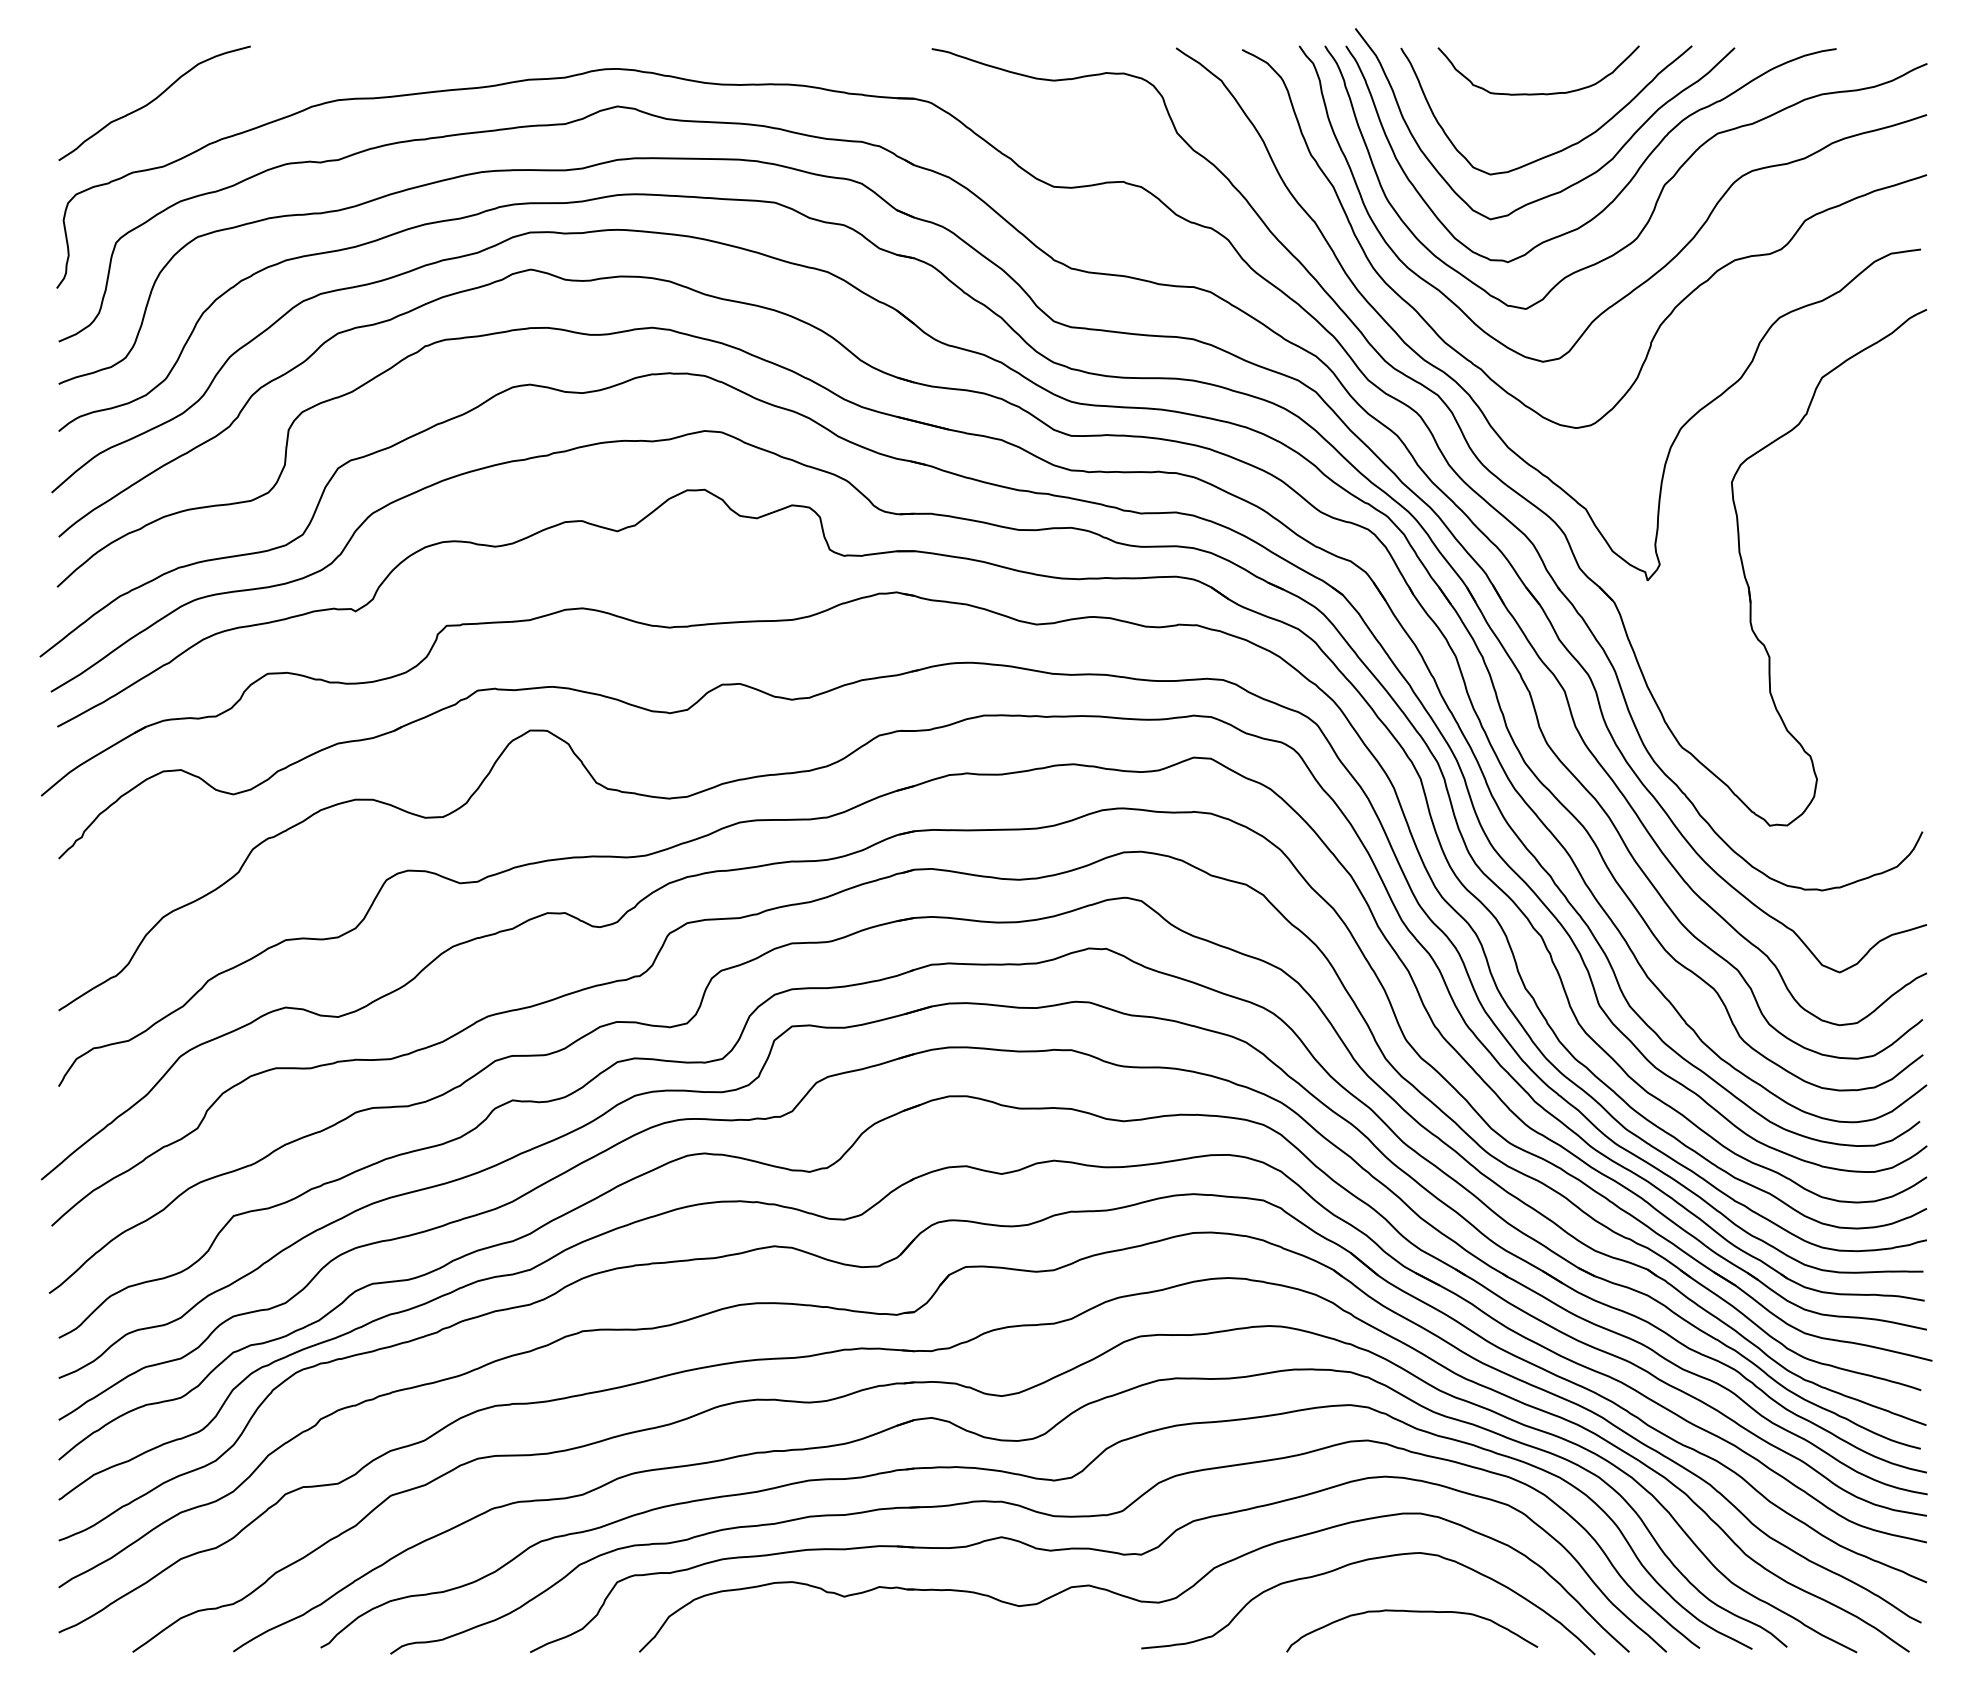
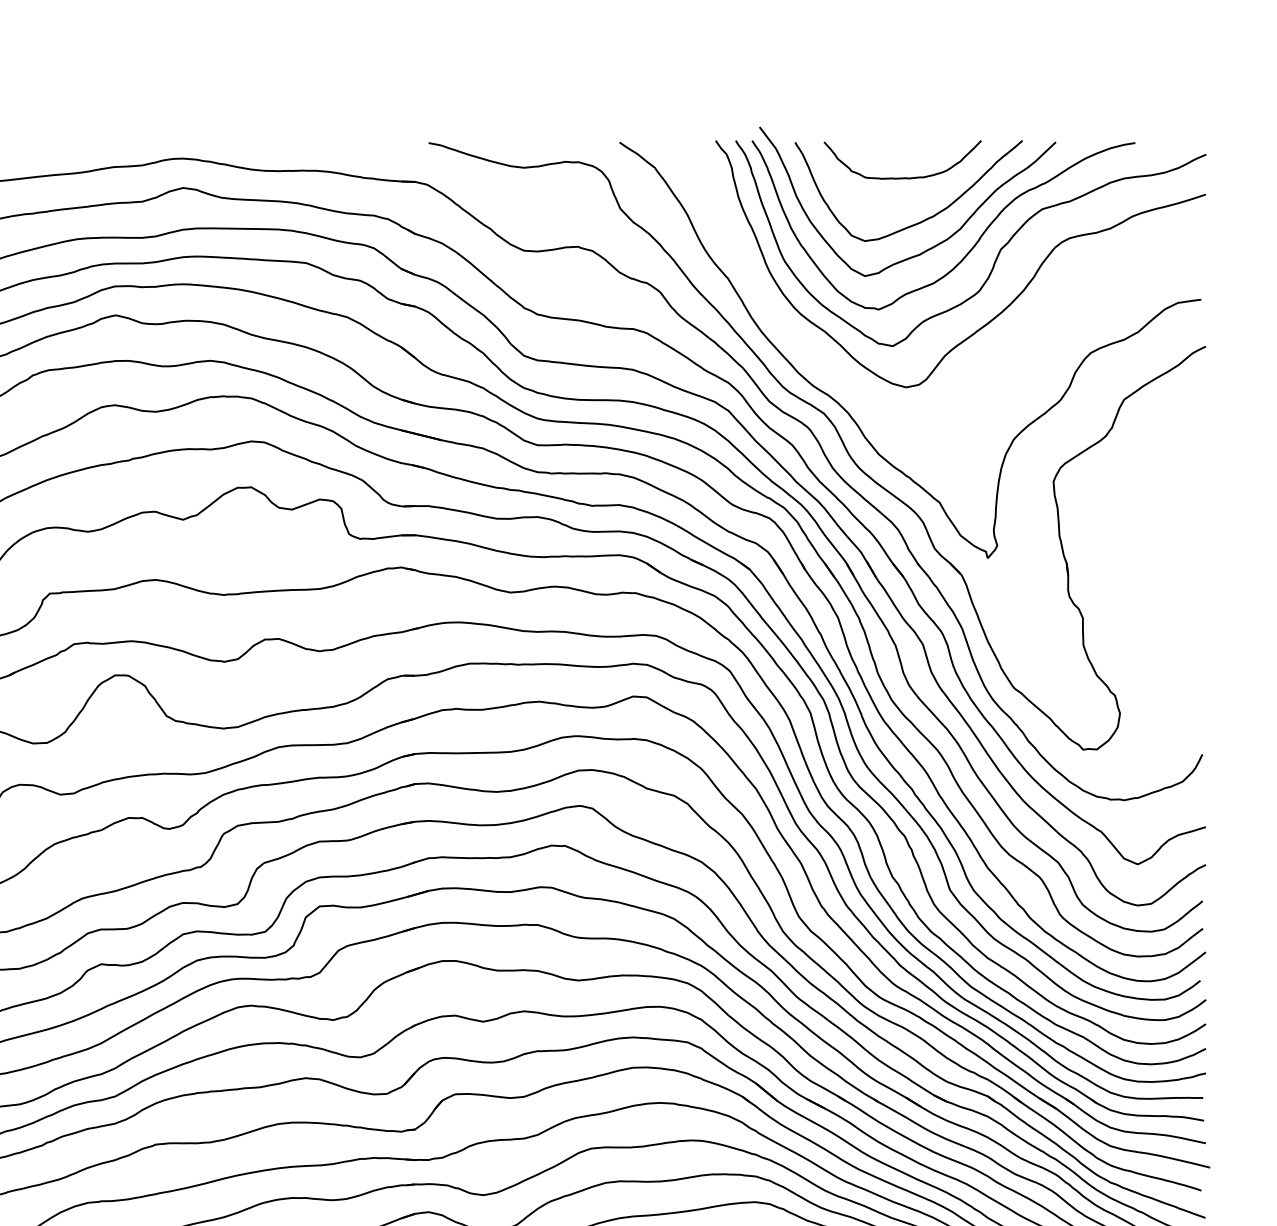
curve: (1672, 309) -> (1007, 346), removed

